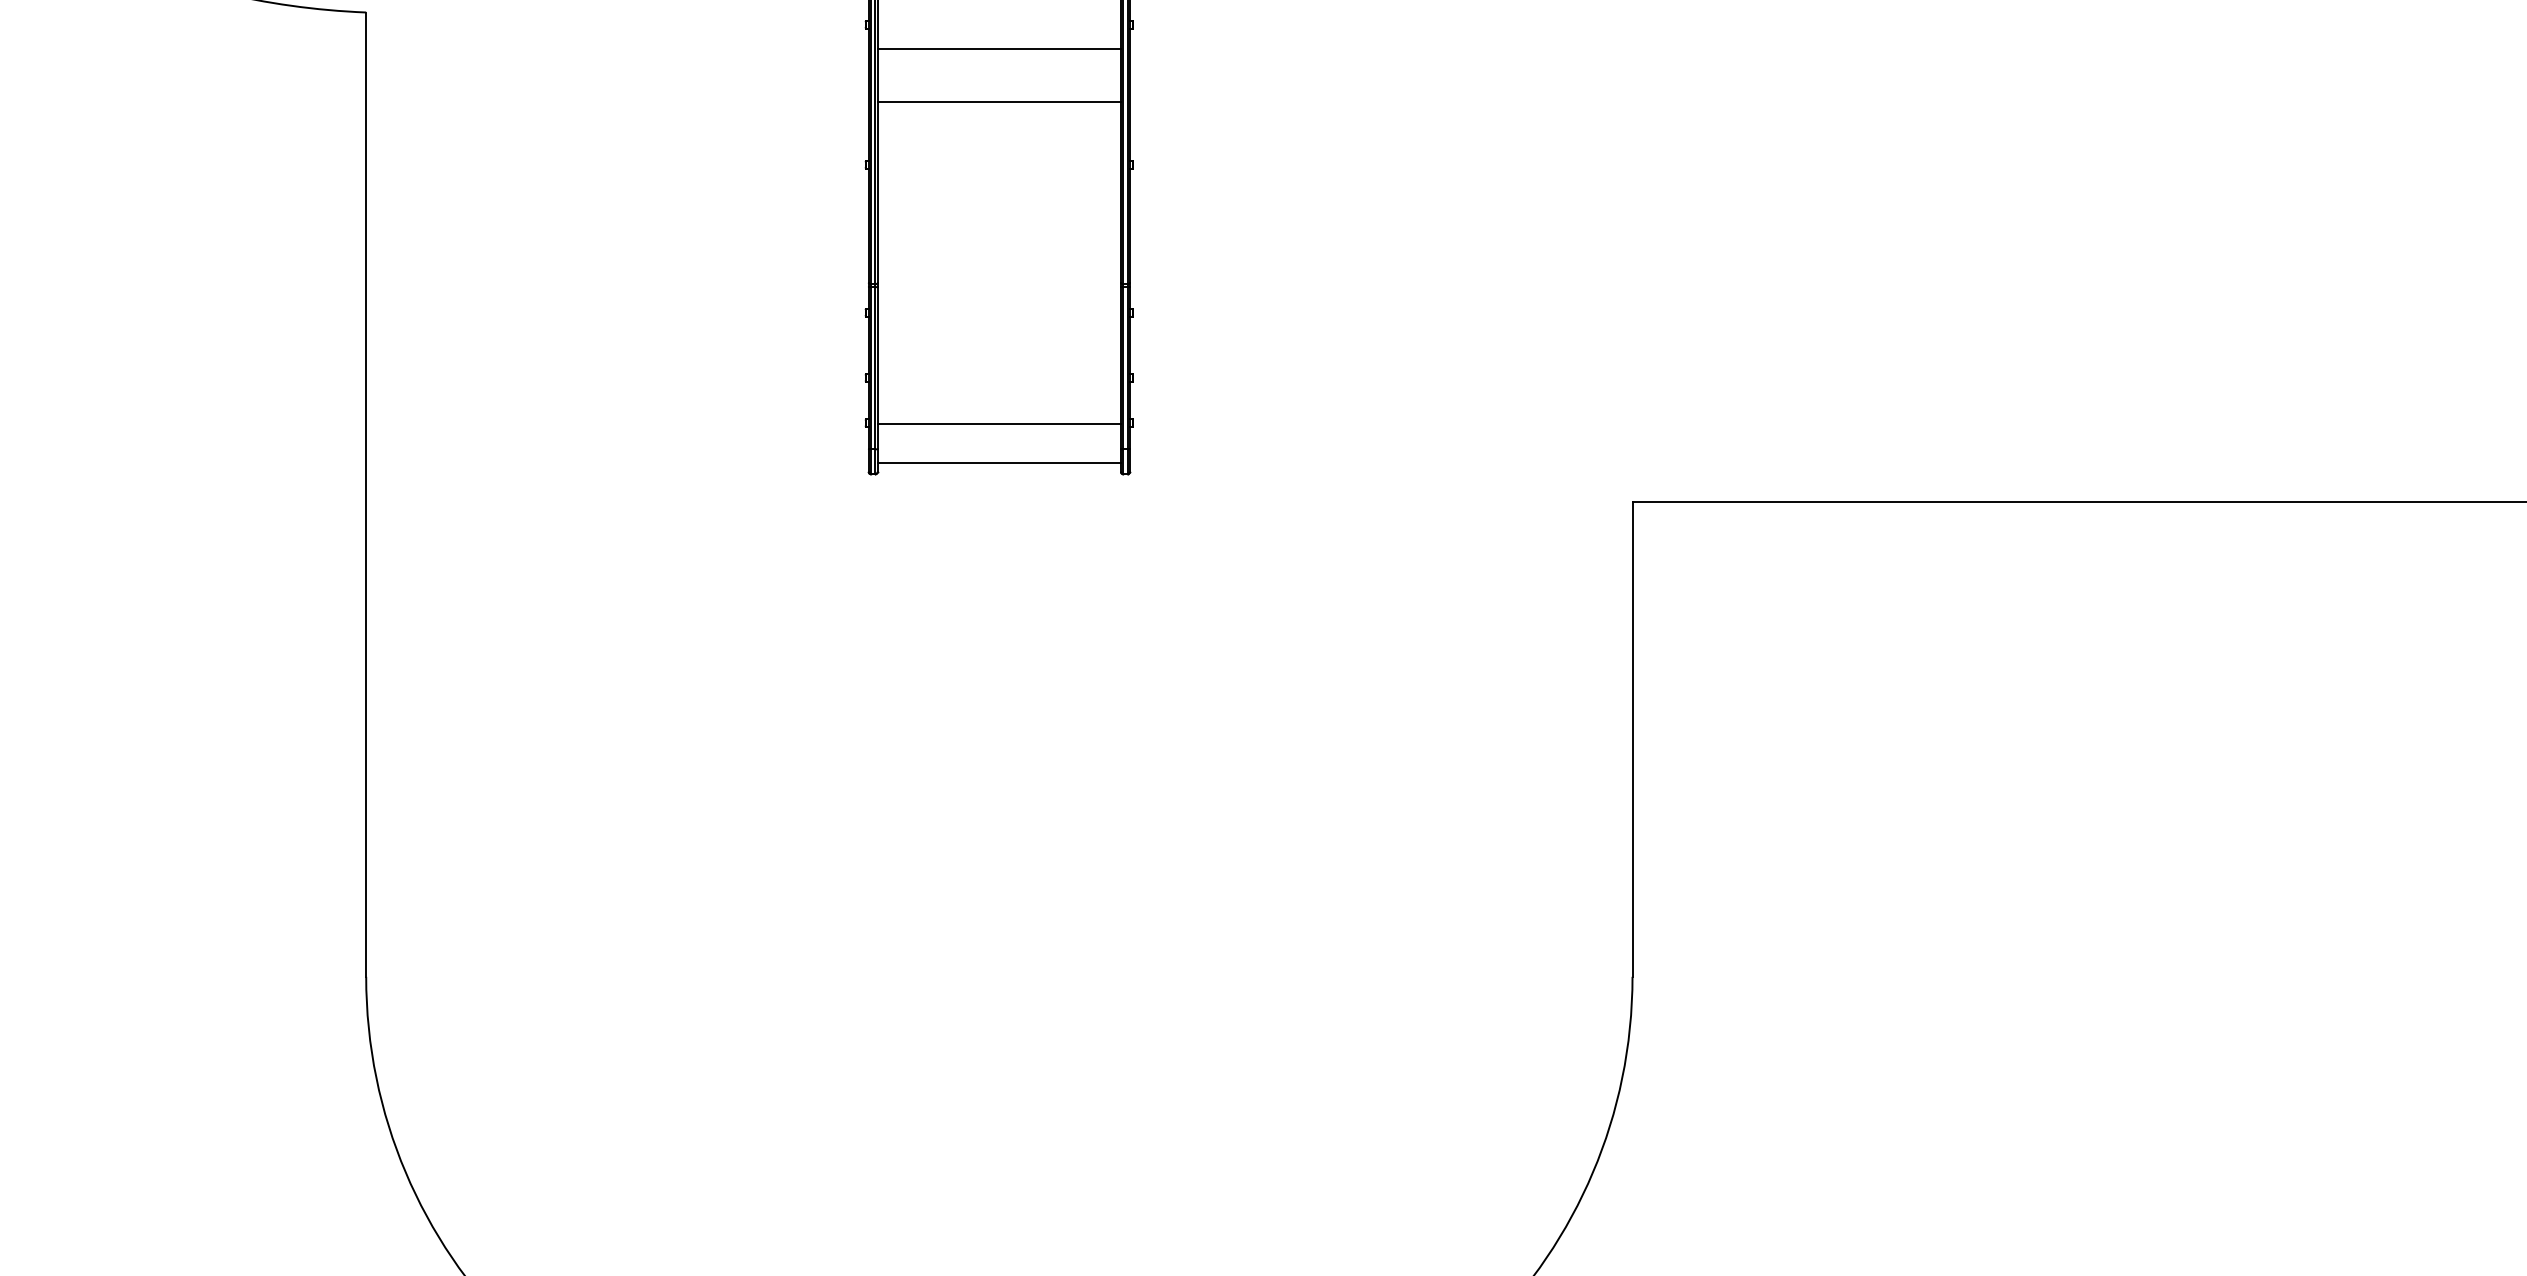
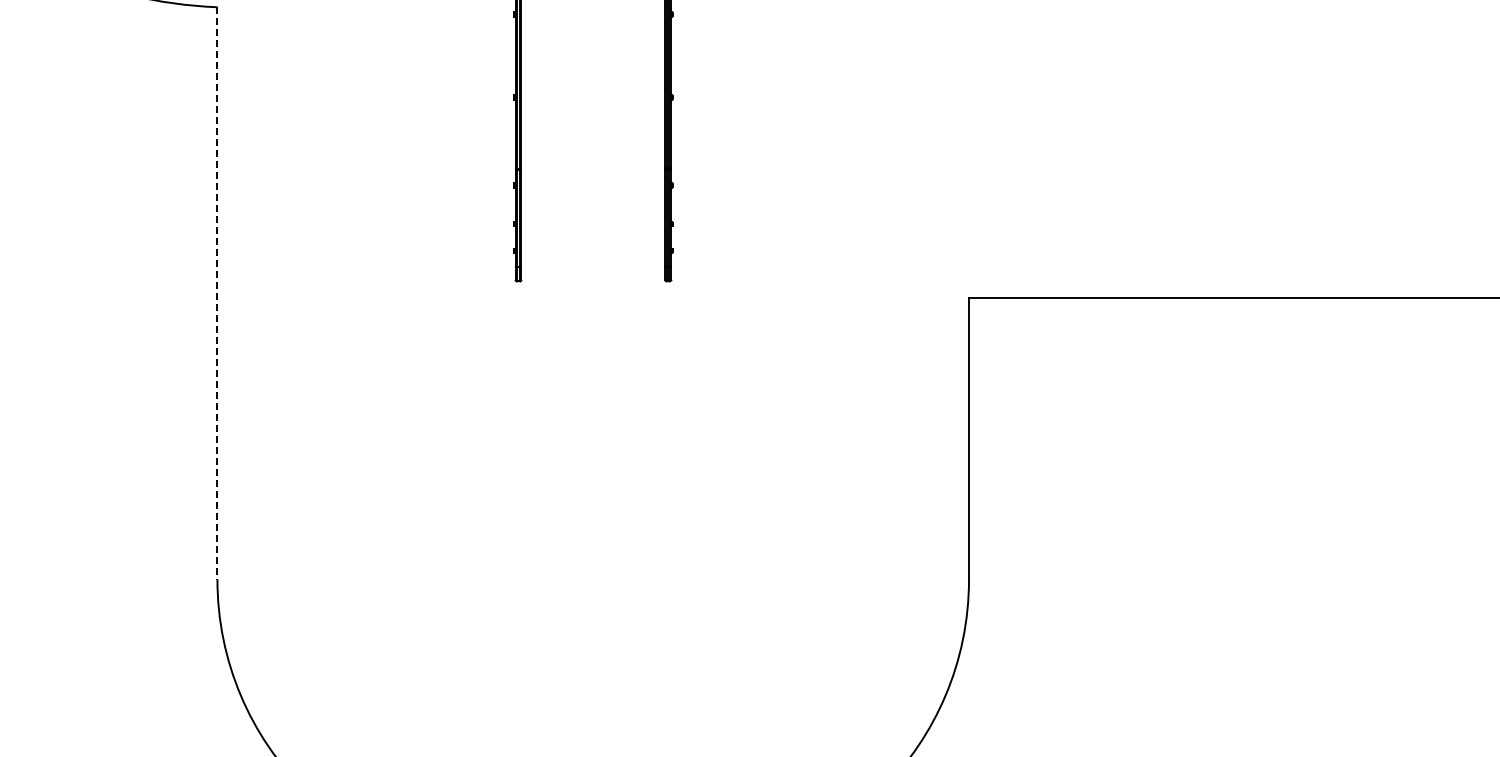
line: (999, 48) -> (593, 28), removed
line: (999, 102) -> (593, 60), removed
line: (999, 424) -> (593, 251), removed
line: (999, 462) -> (593, 274), removed
line: (366, 494) -> (217, 293), solid -> dashed

